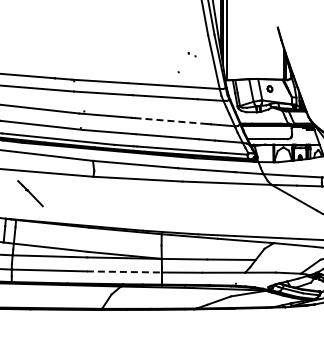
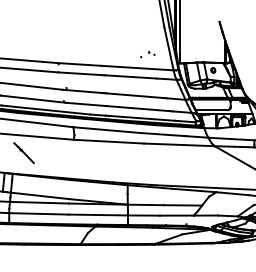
part: (191, 54) -> (151, 53), moved
line: (170, 121) -> (134, 96), dashed -> solid
line: (124, 271) -> (98, 214), dashed -> solid

